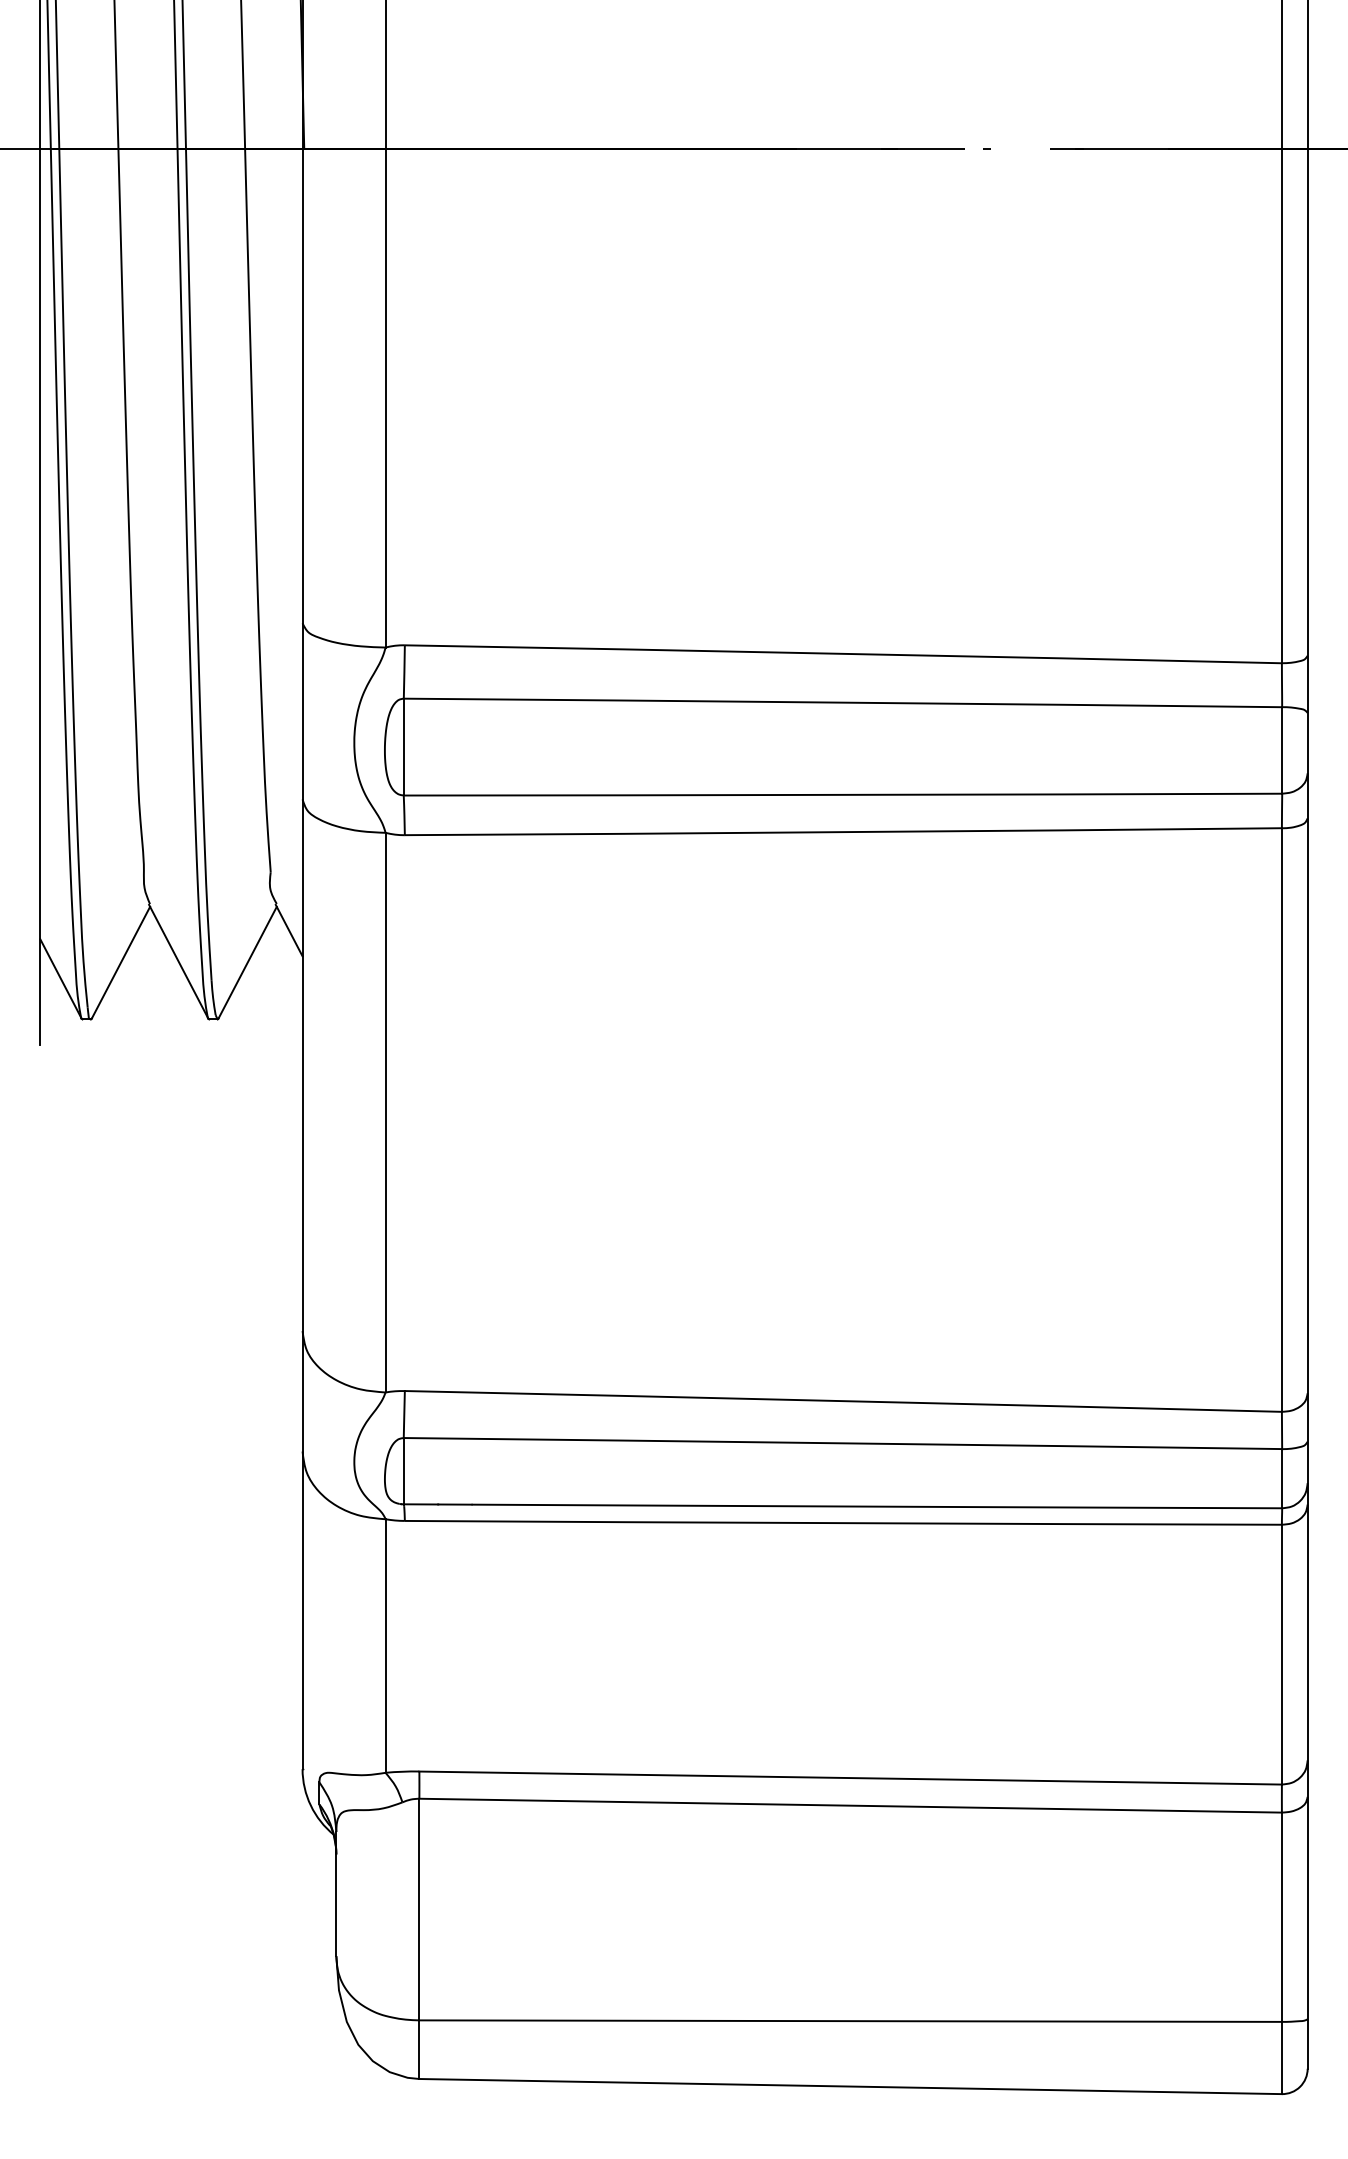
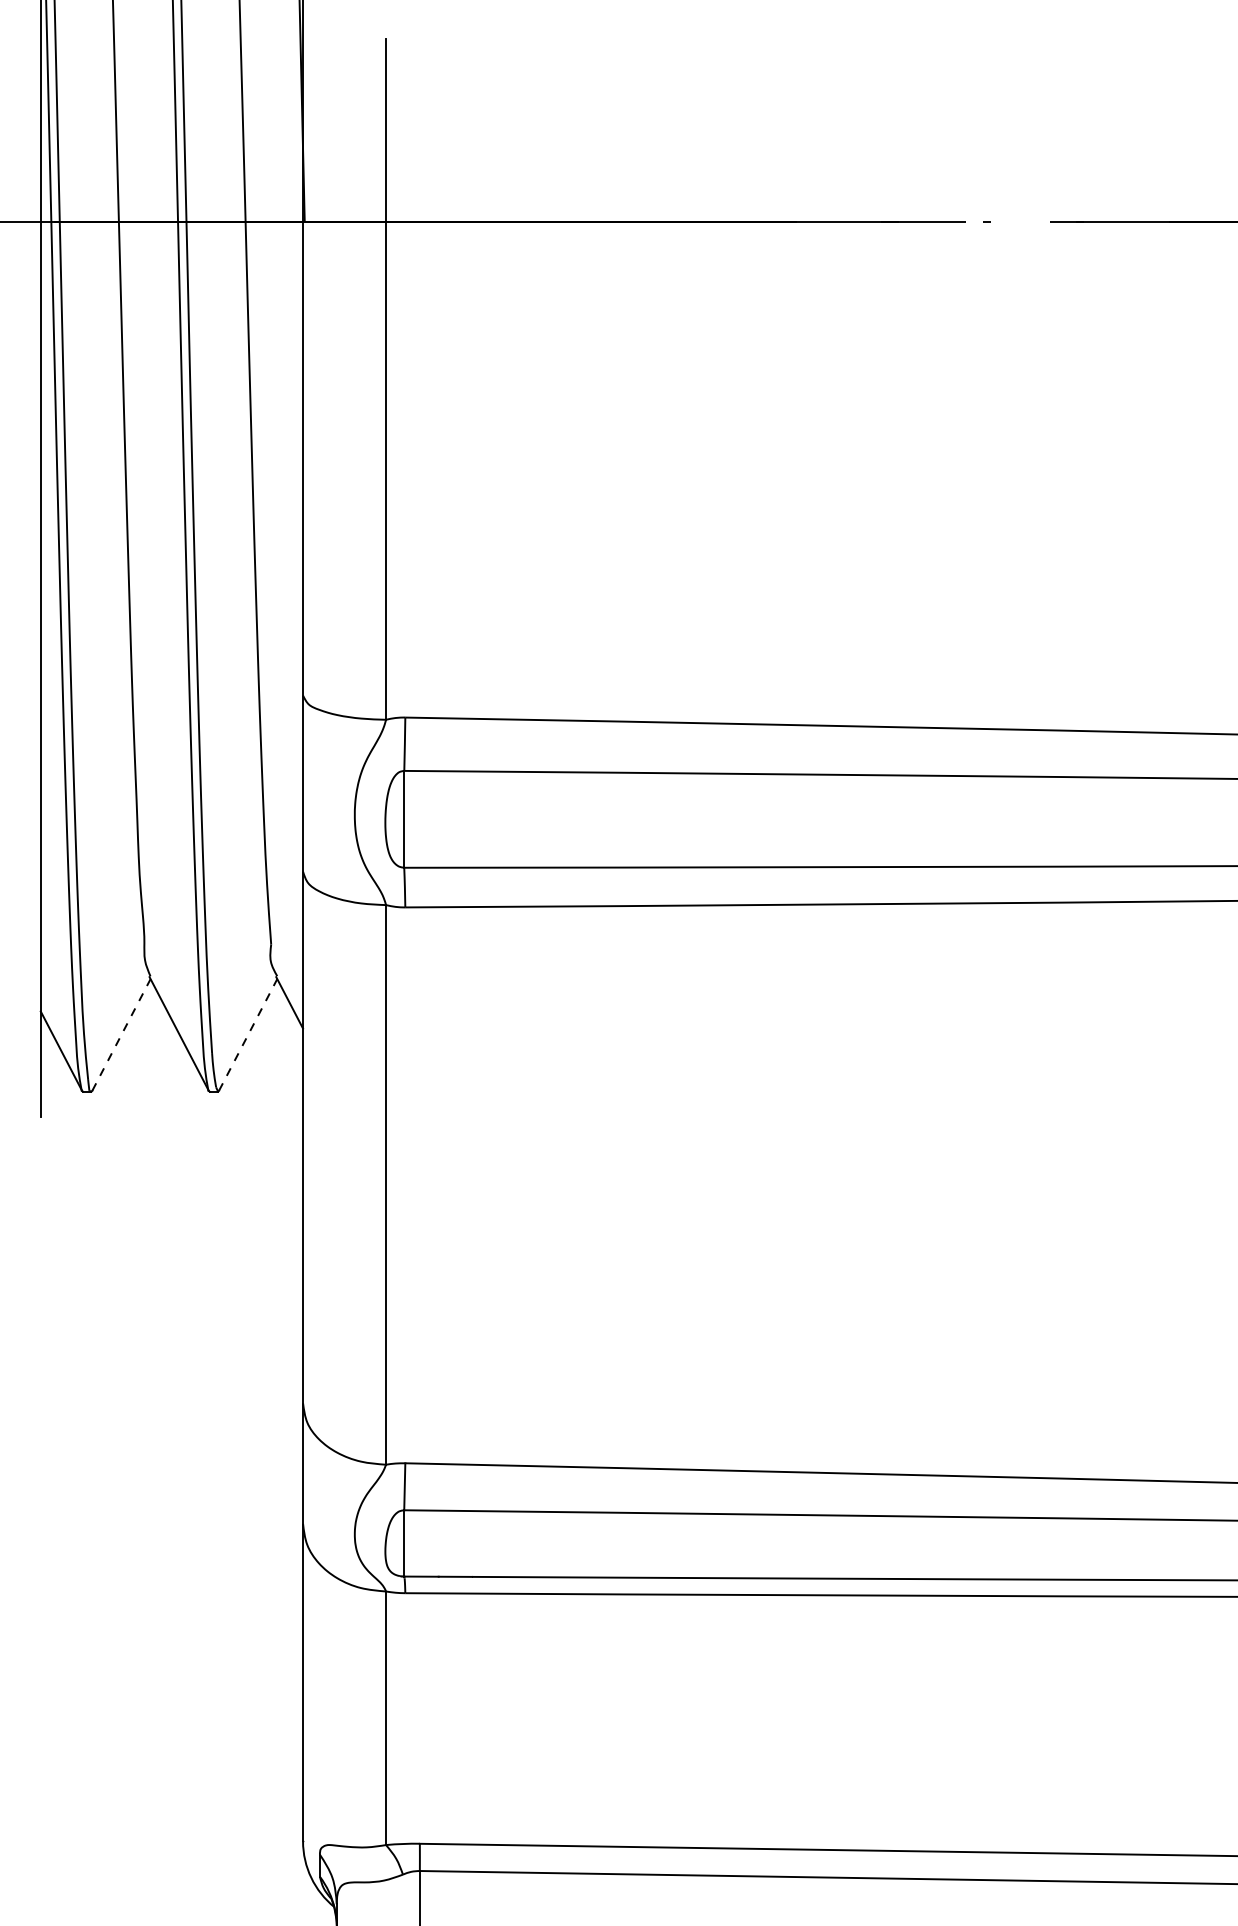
line: (121, 962) -> (121, 1034), solid -> dashed
line: (247, 962) -> (247, 1034), solid -> dashed

